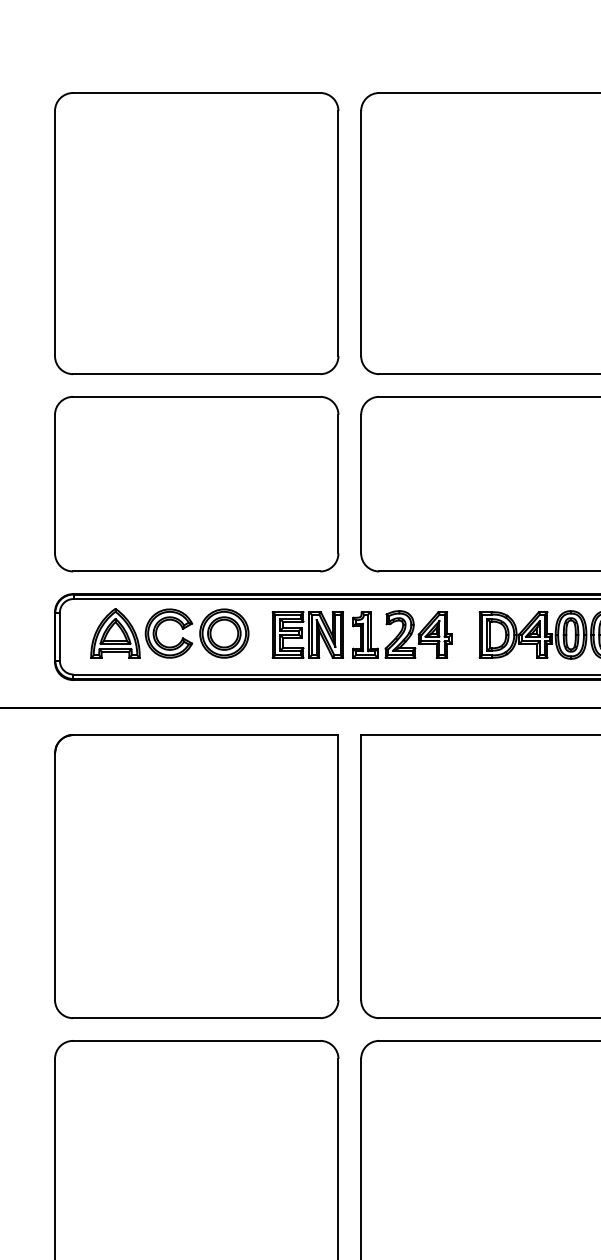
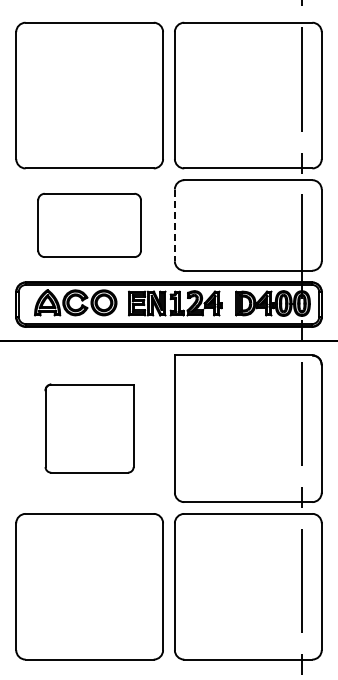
part: (196, 484) -> (89, 225), size x0.7
line: (360, 484) -> (174, 225), solid -> dashed
part: (196, 876) -> (89, 428), size x0.6

